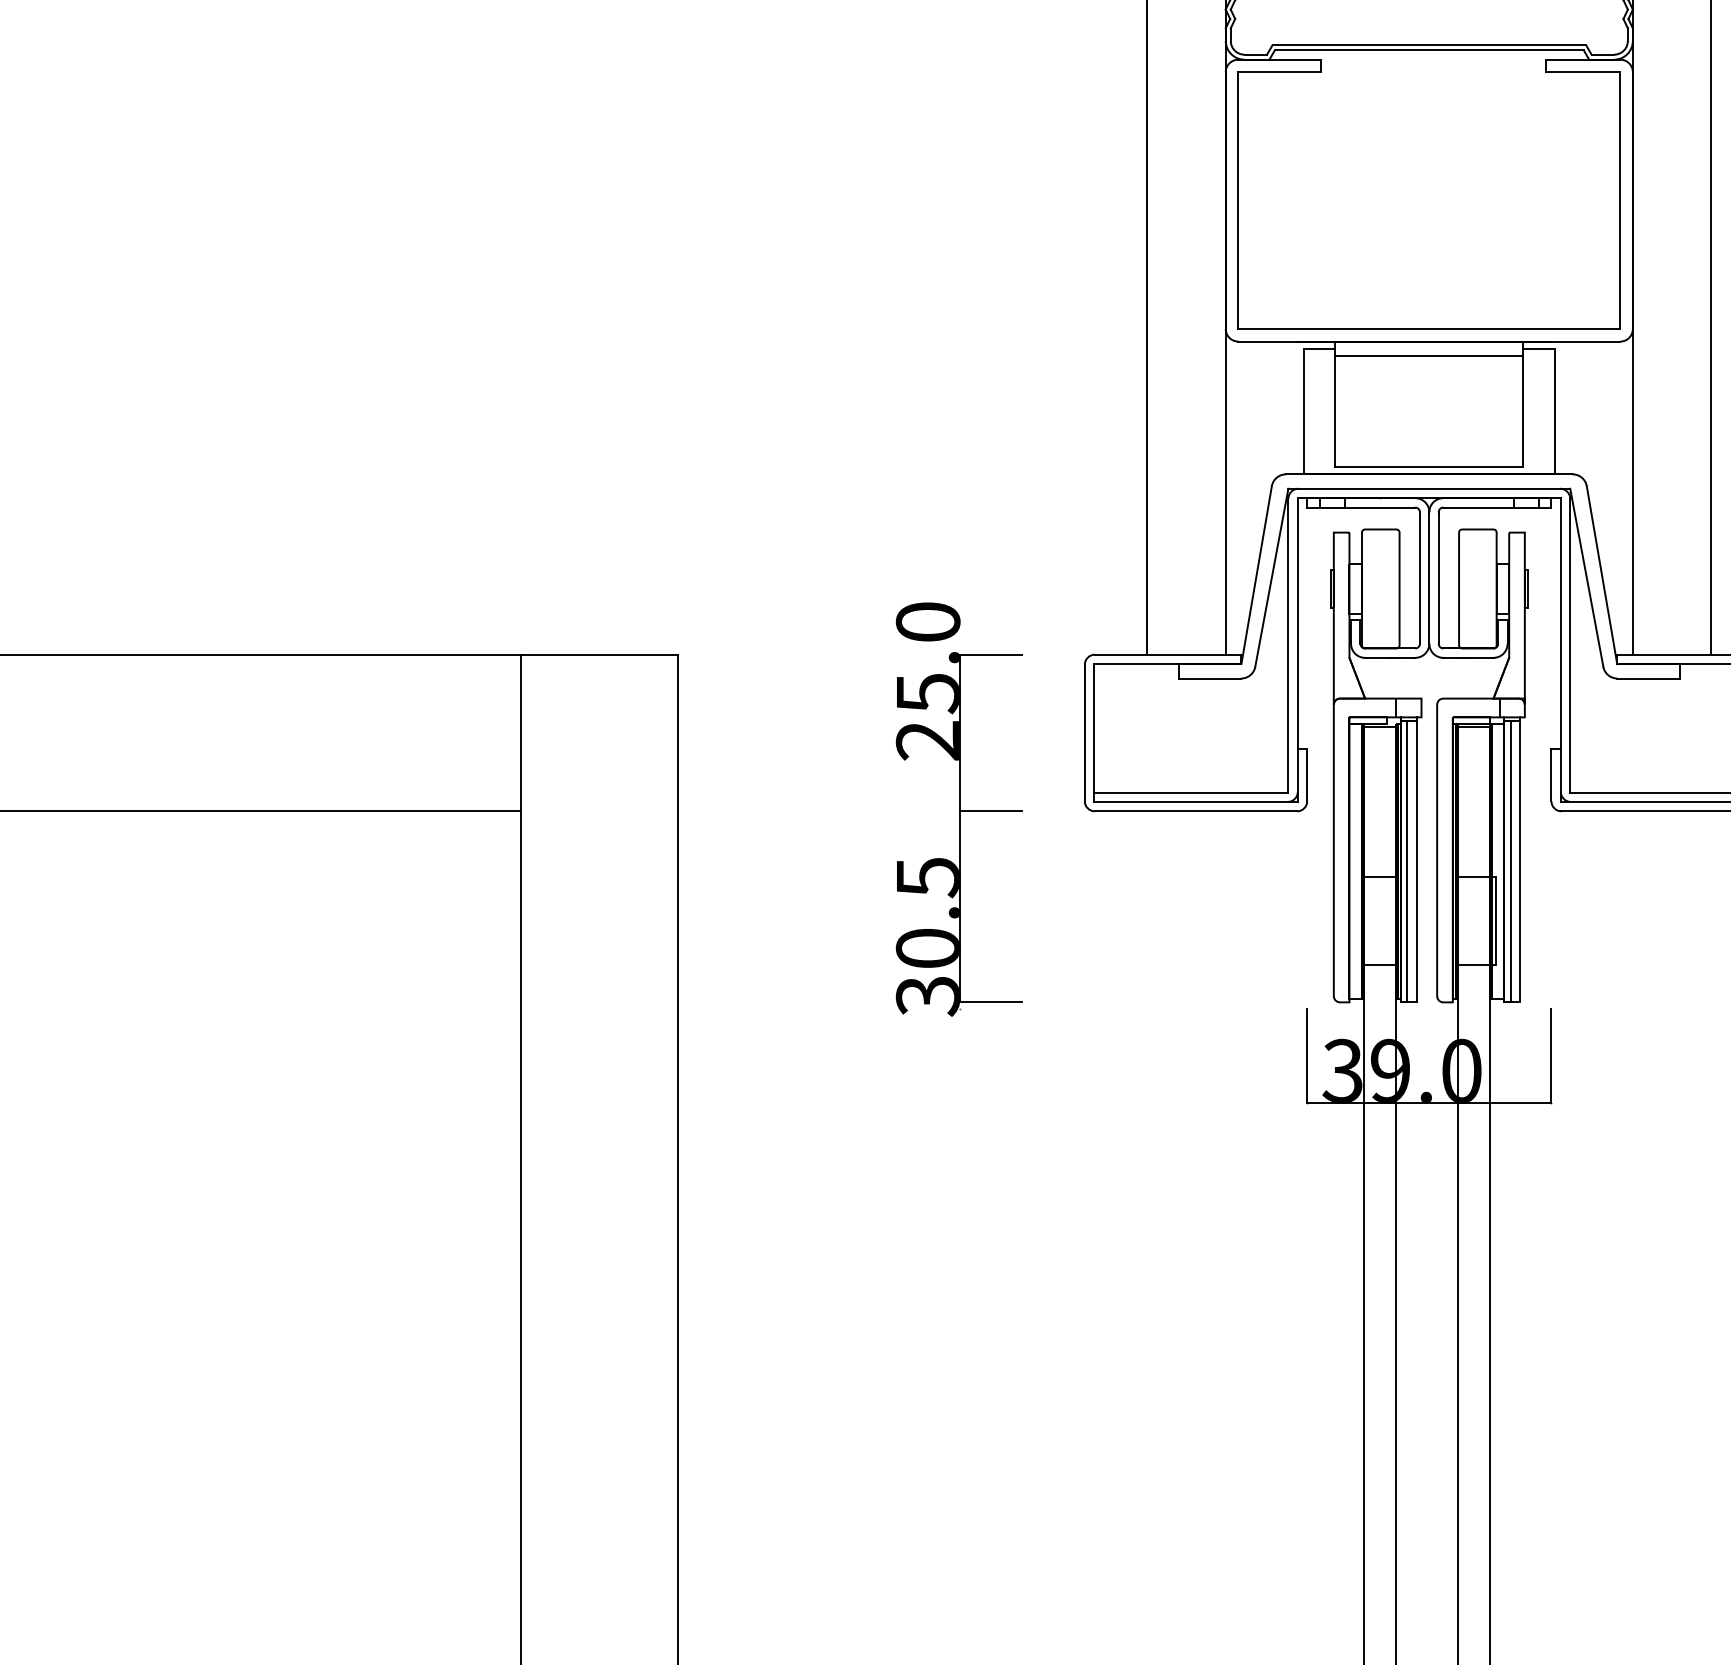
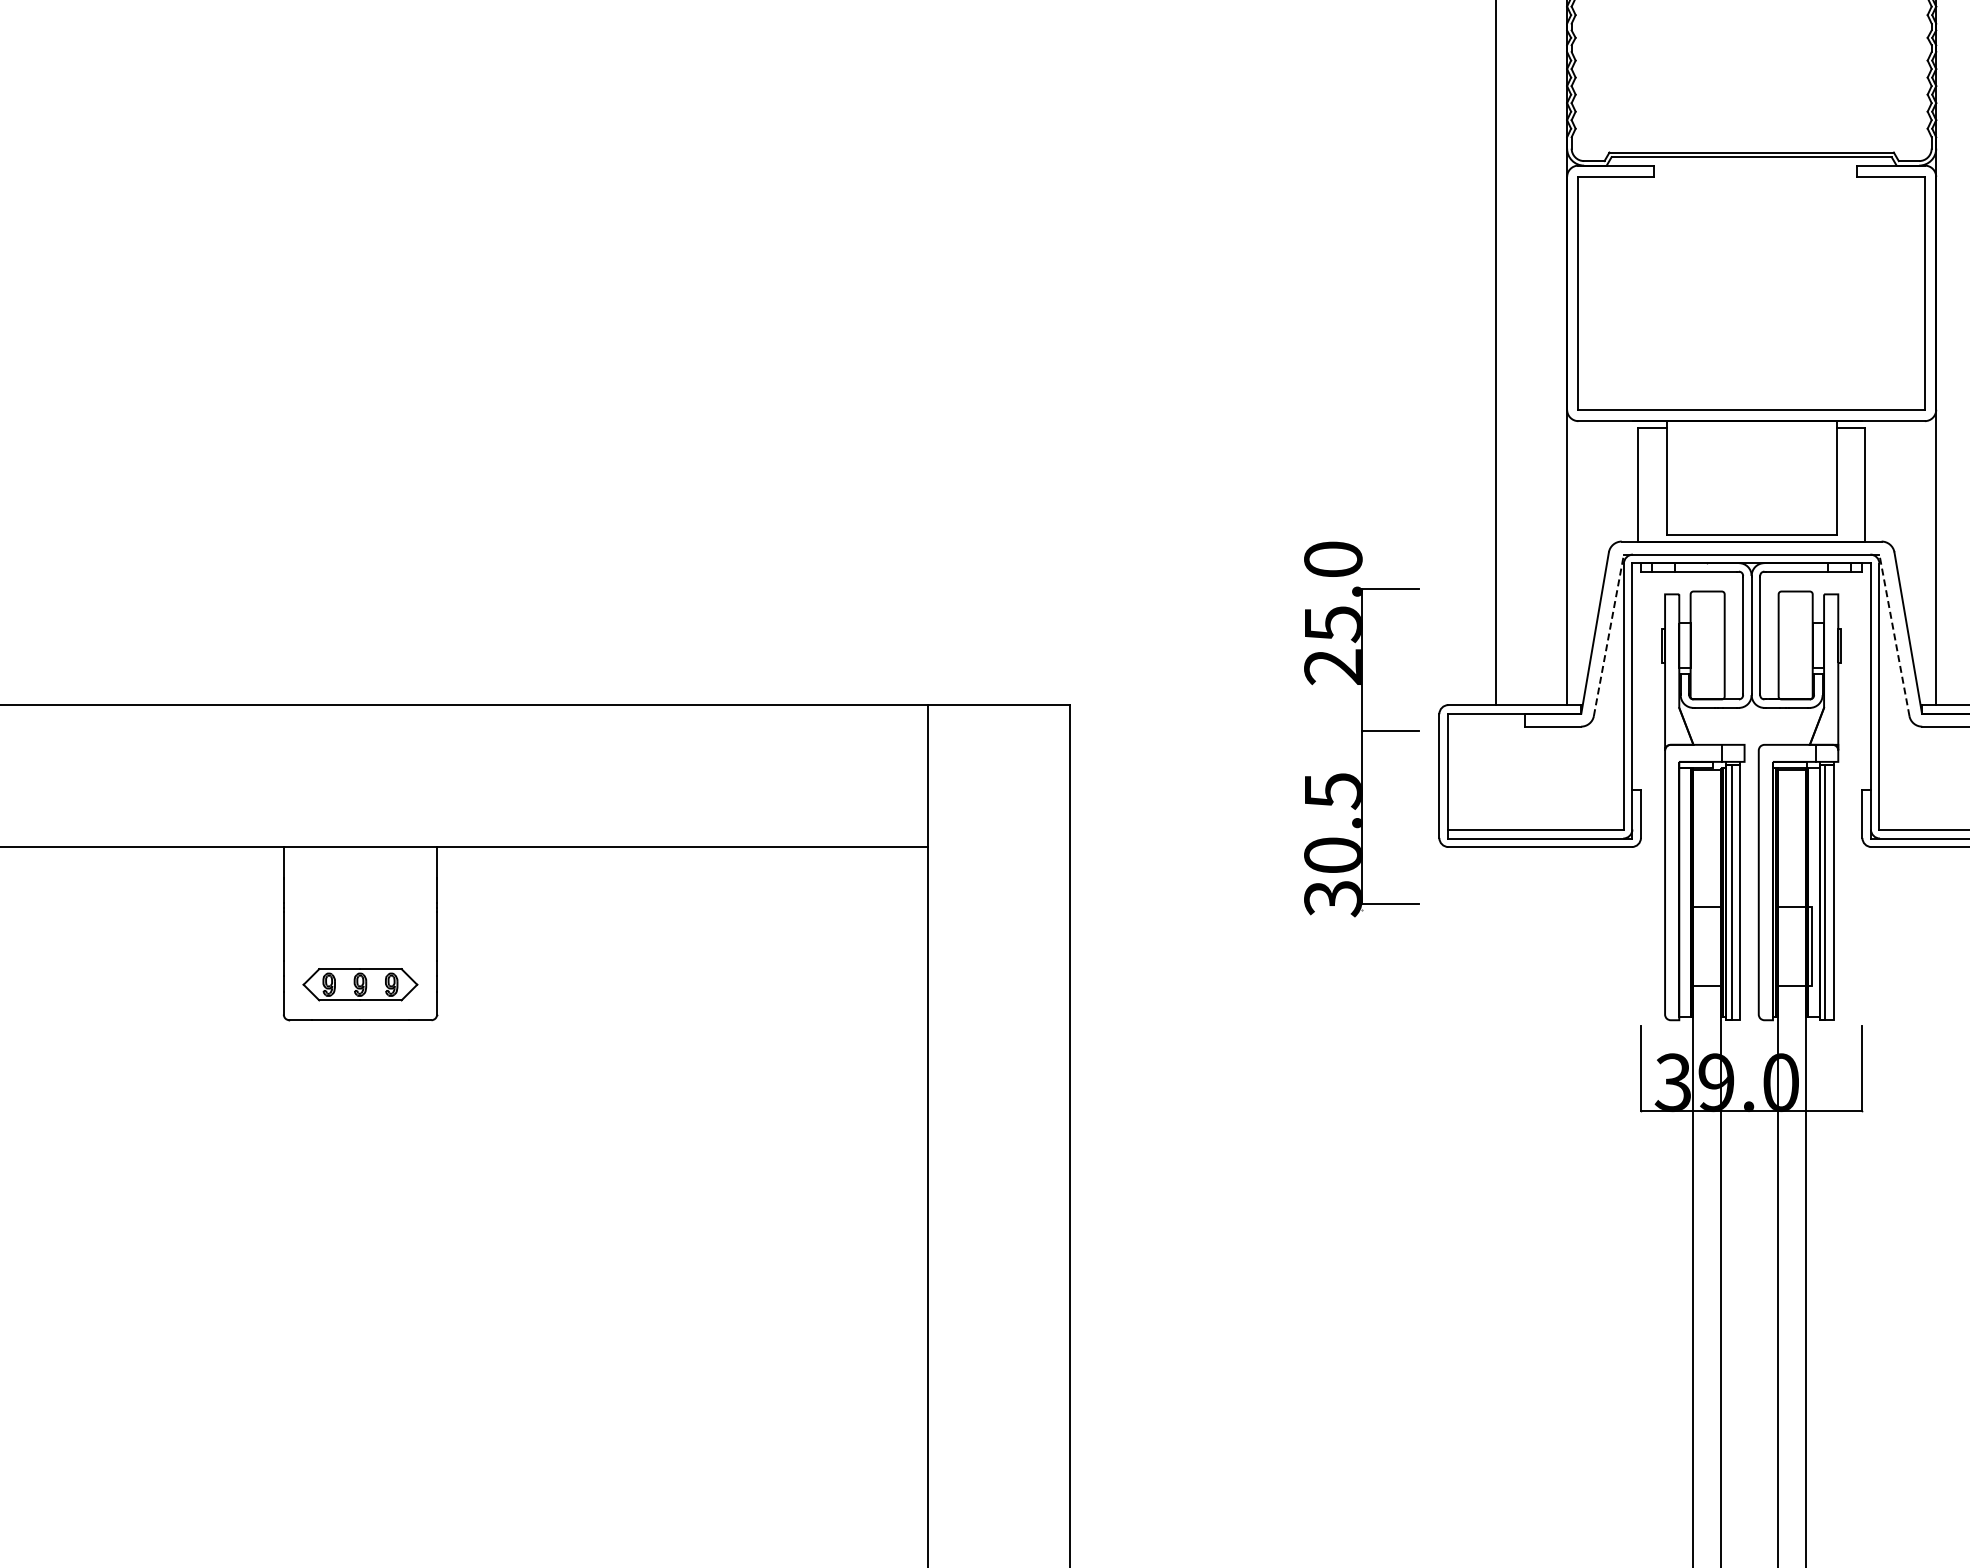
line: (1429, 356) -> (1751, 434), removed
line: (1271, 576) -> (1608, 634), solid -> dashed
line: (1586, 576) -> (1894, 634), solid -> dashed
part: (959, 809) -> (1361, 729), moved

